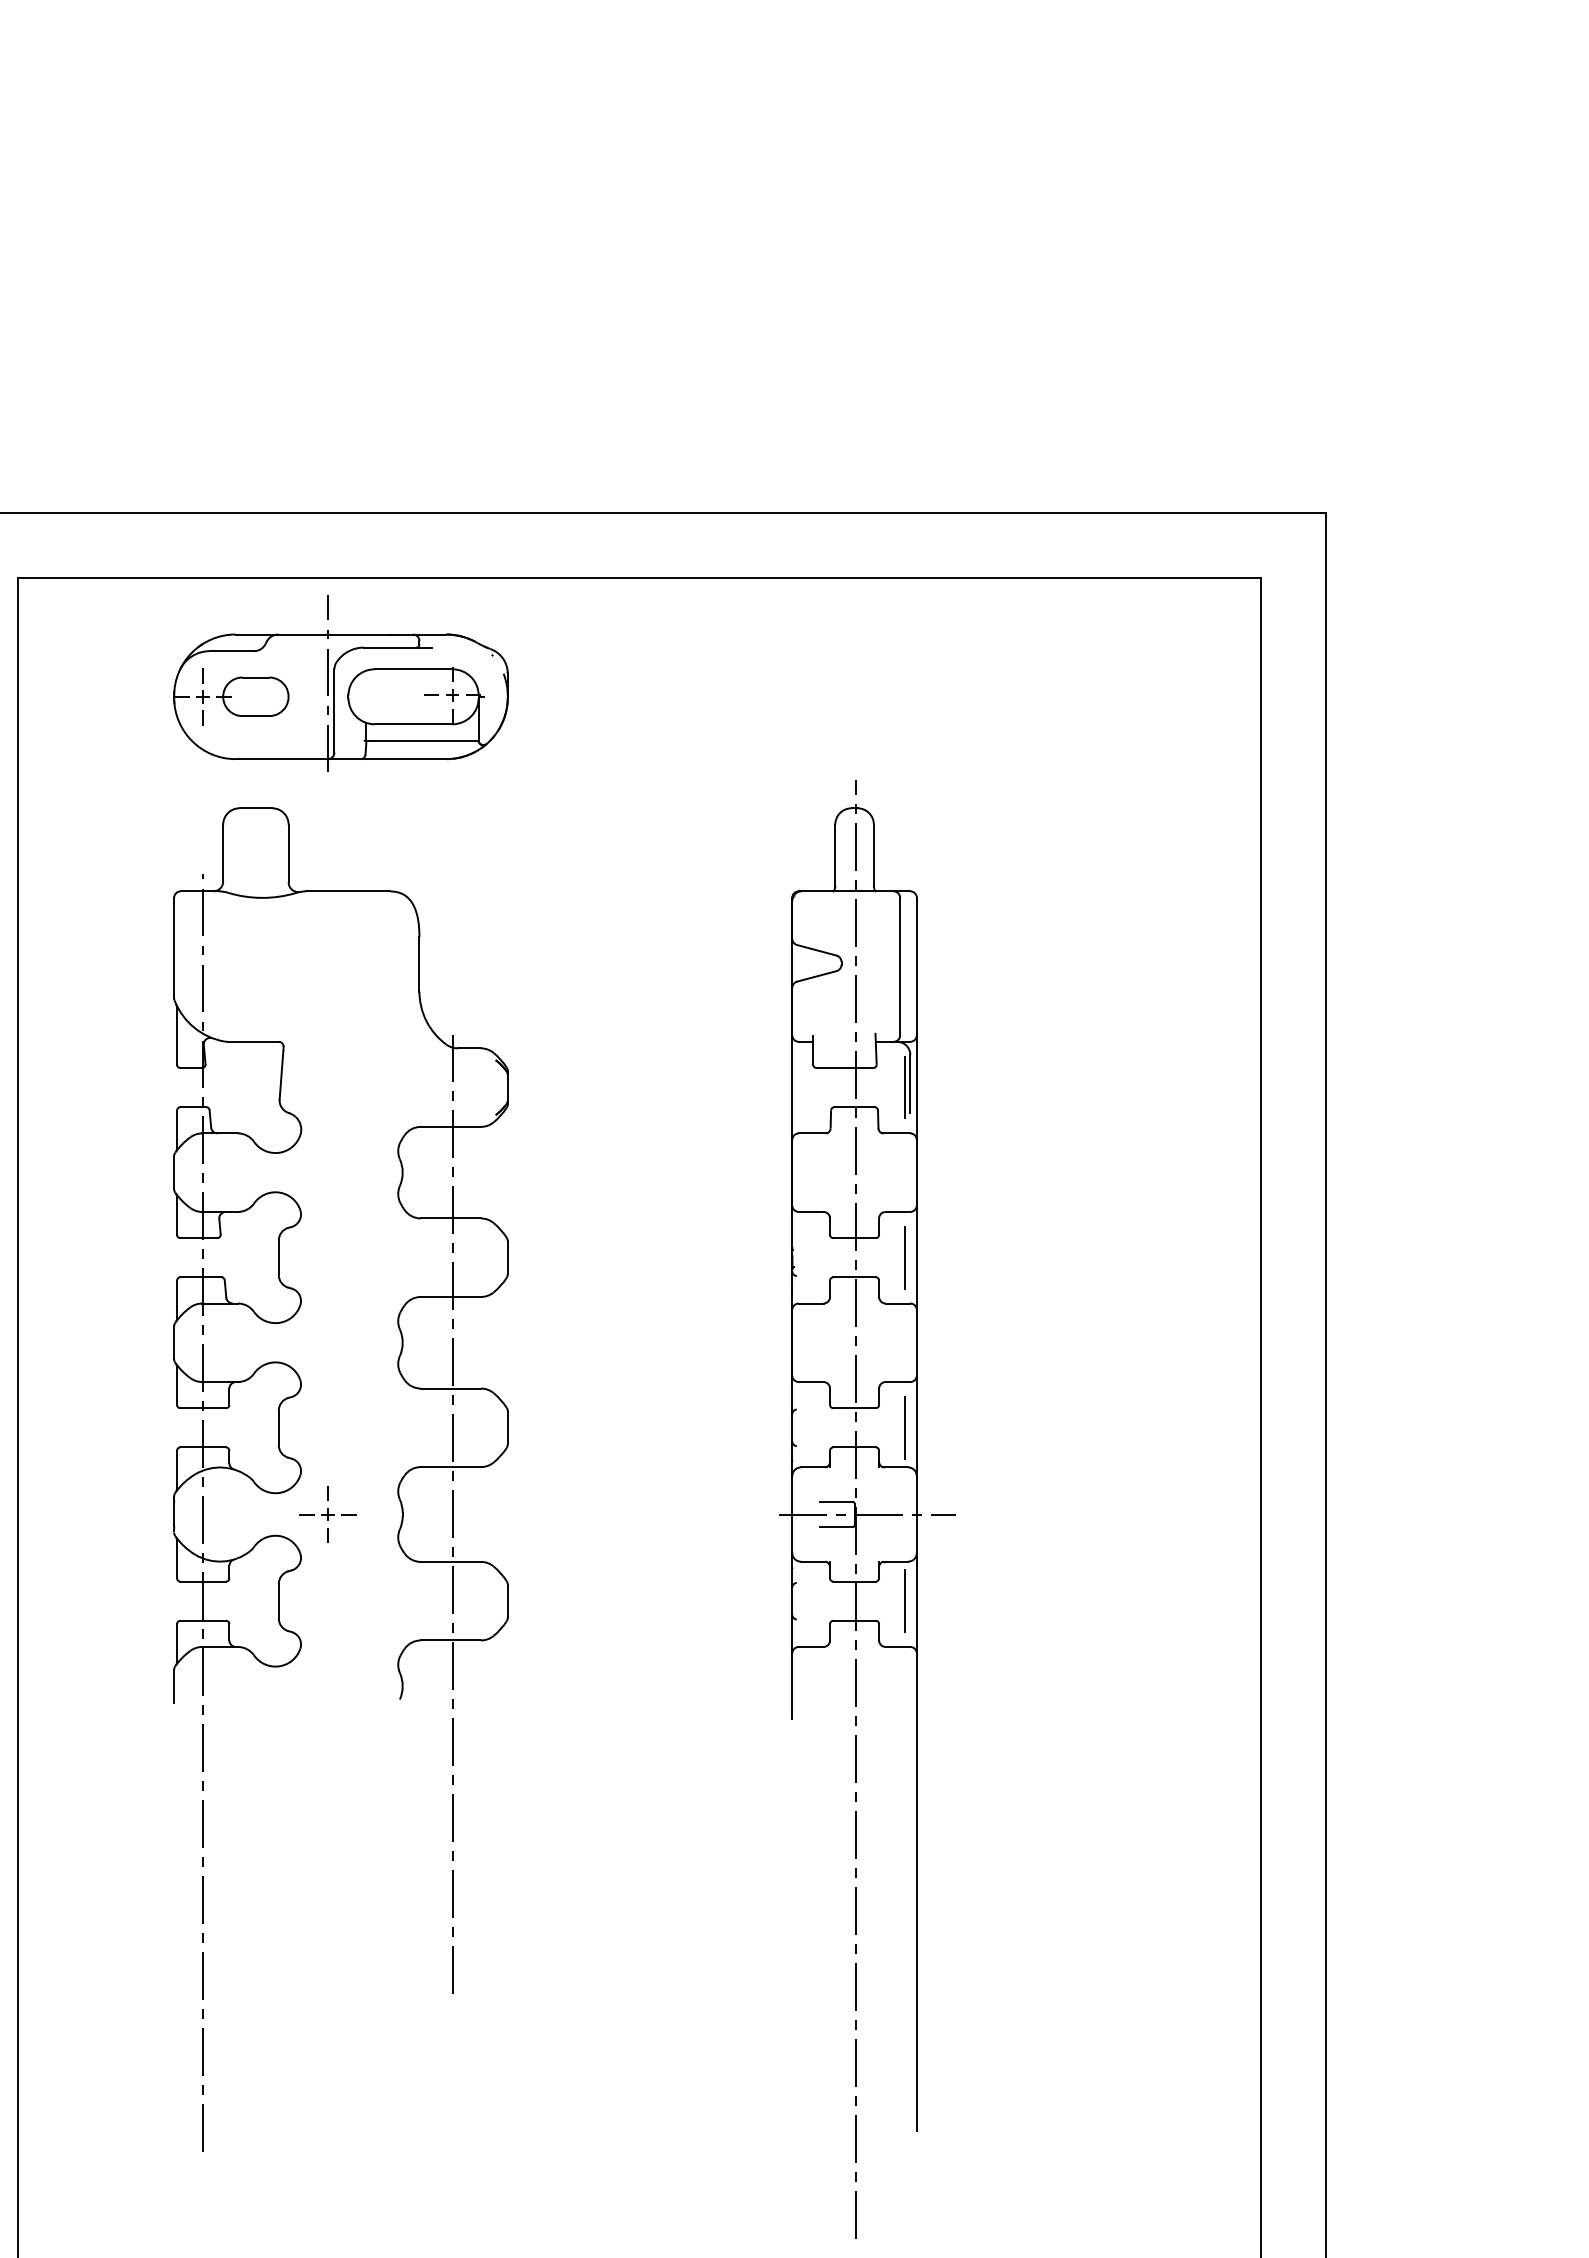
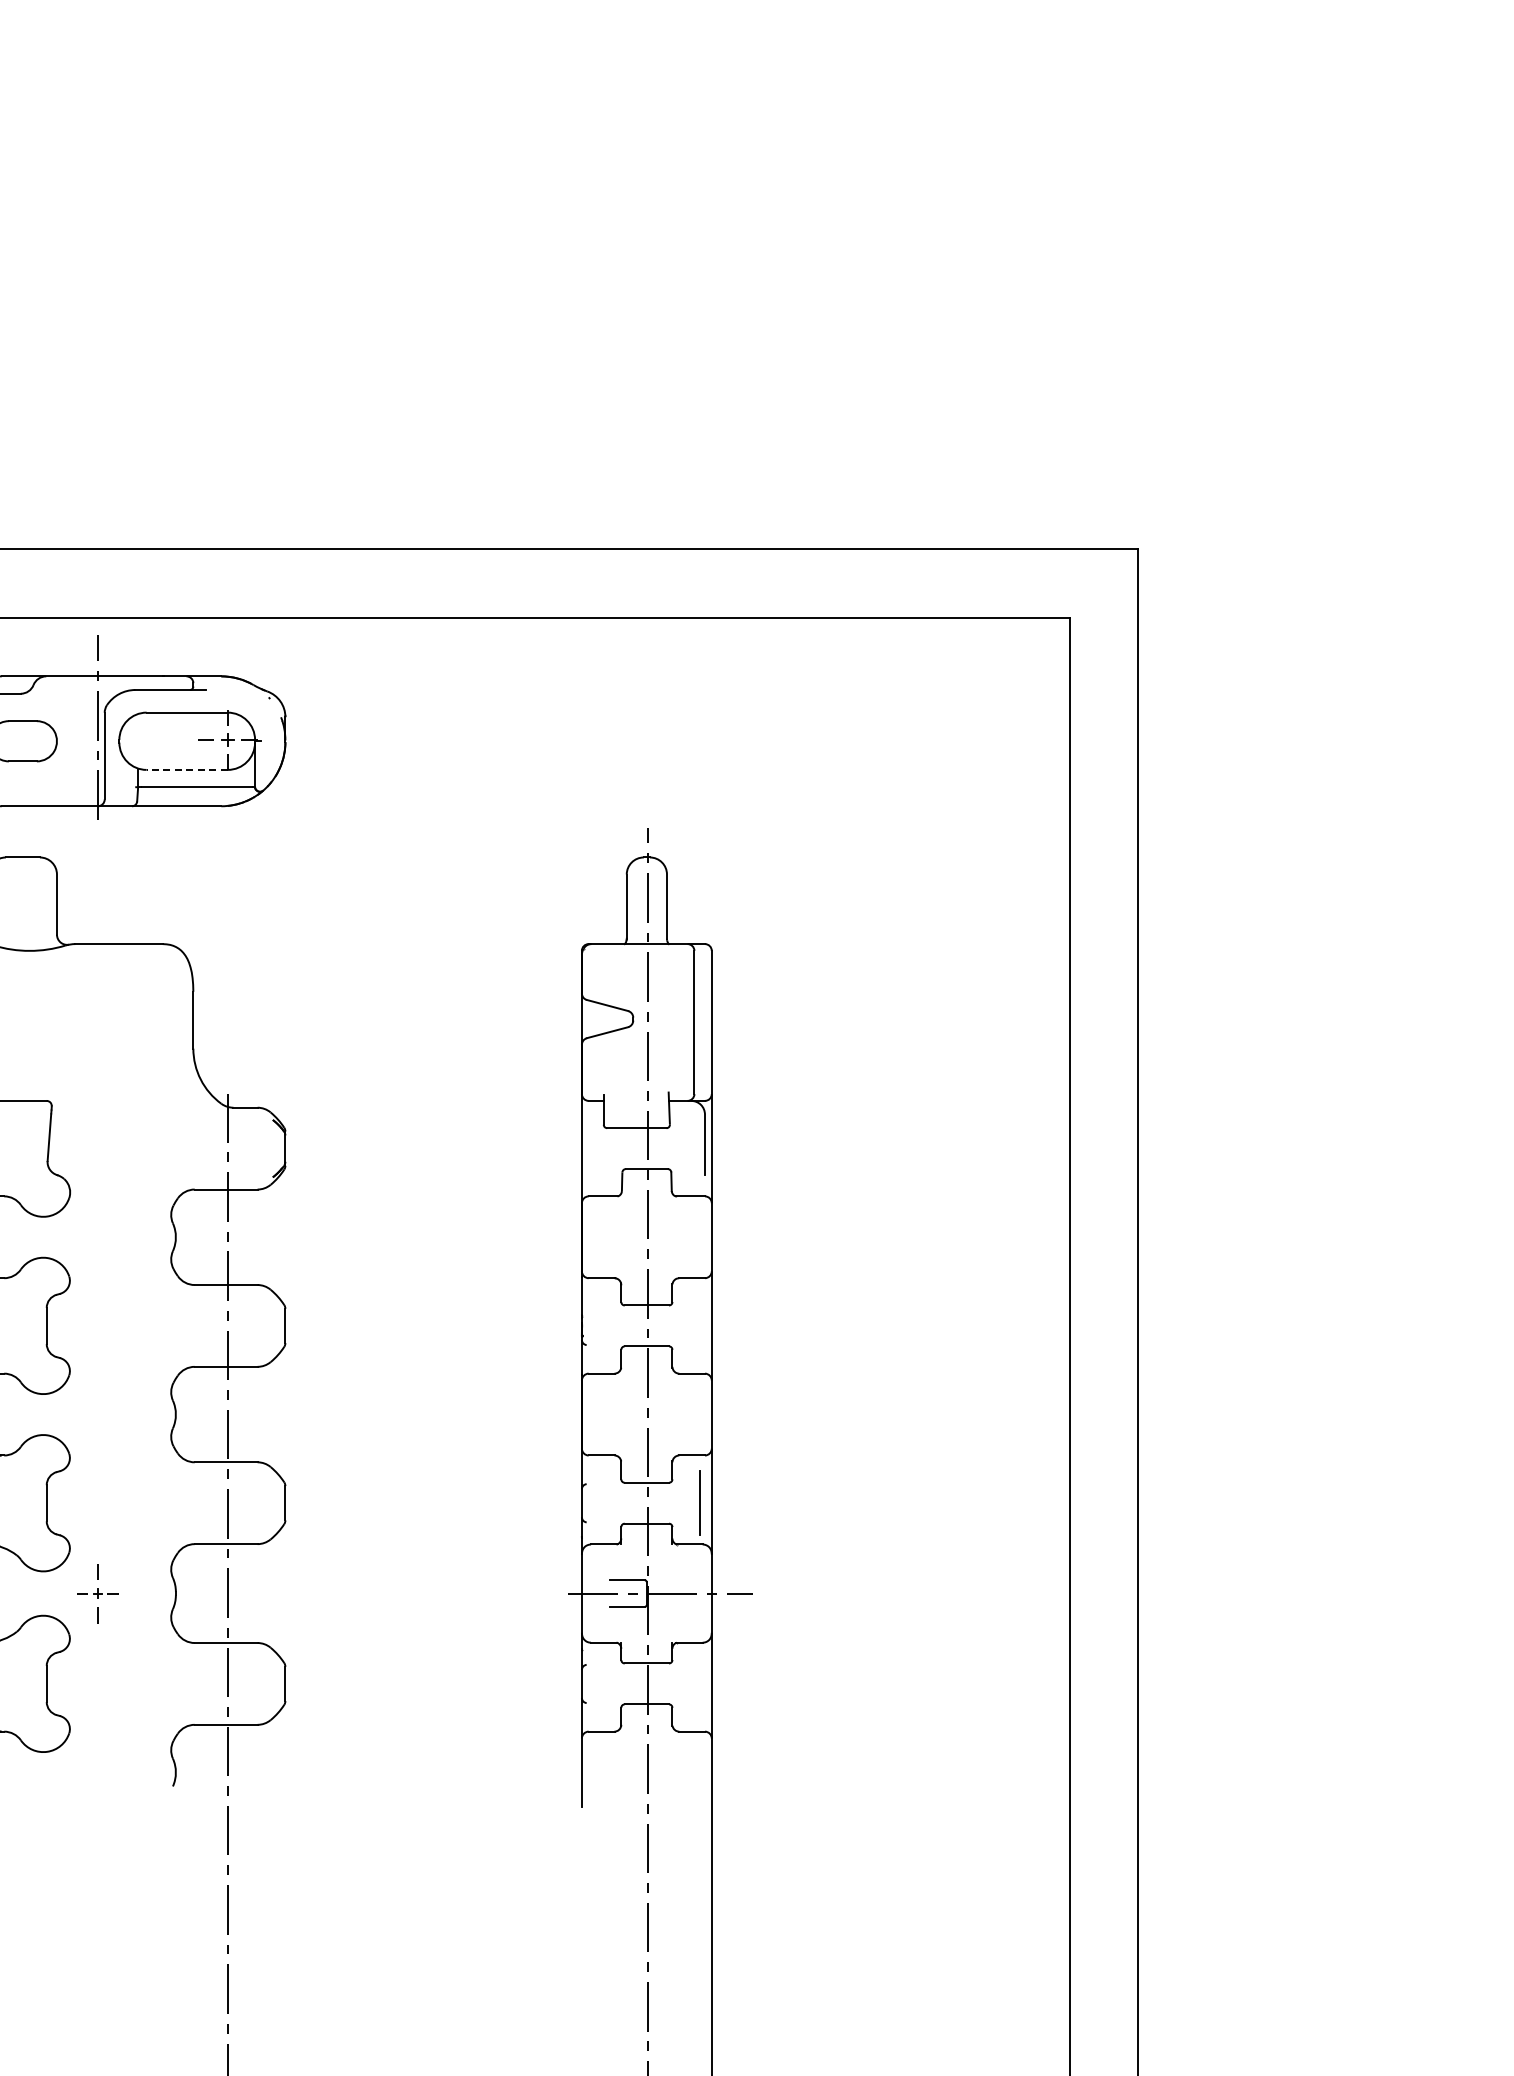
line: (413, 724) -> (187, 770), solid -> dashed
line: (905, 1087) -> (699, 1148), removed
line: (905, 1257) -> (699, 1325), removed
part: (327, 1514) -> (97, 1593), size x0.7
line: (905, 1601) -> (699, 1684), removed

